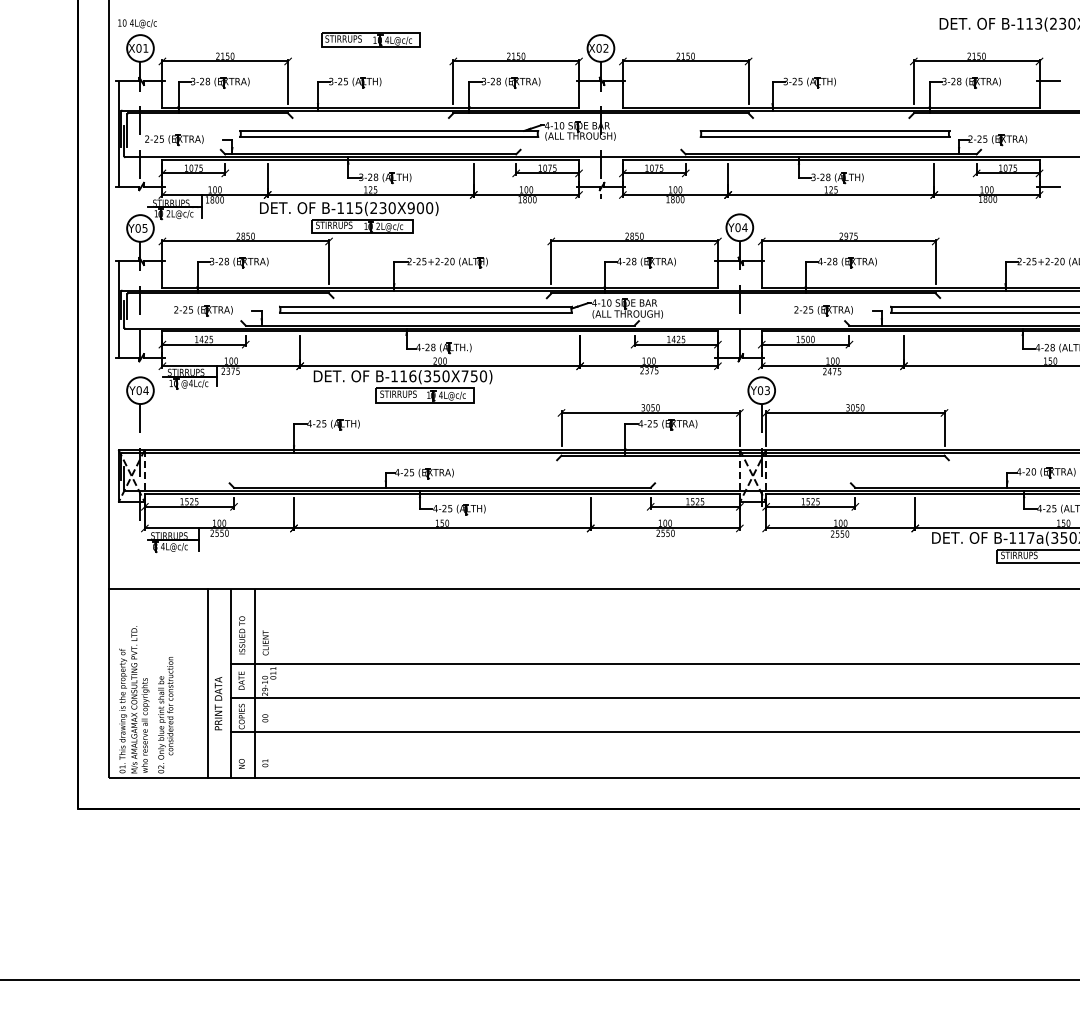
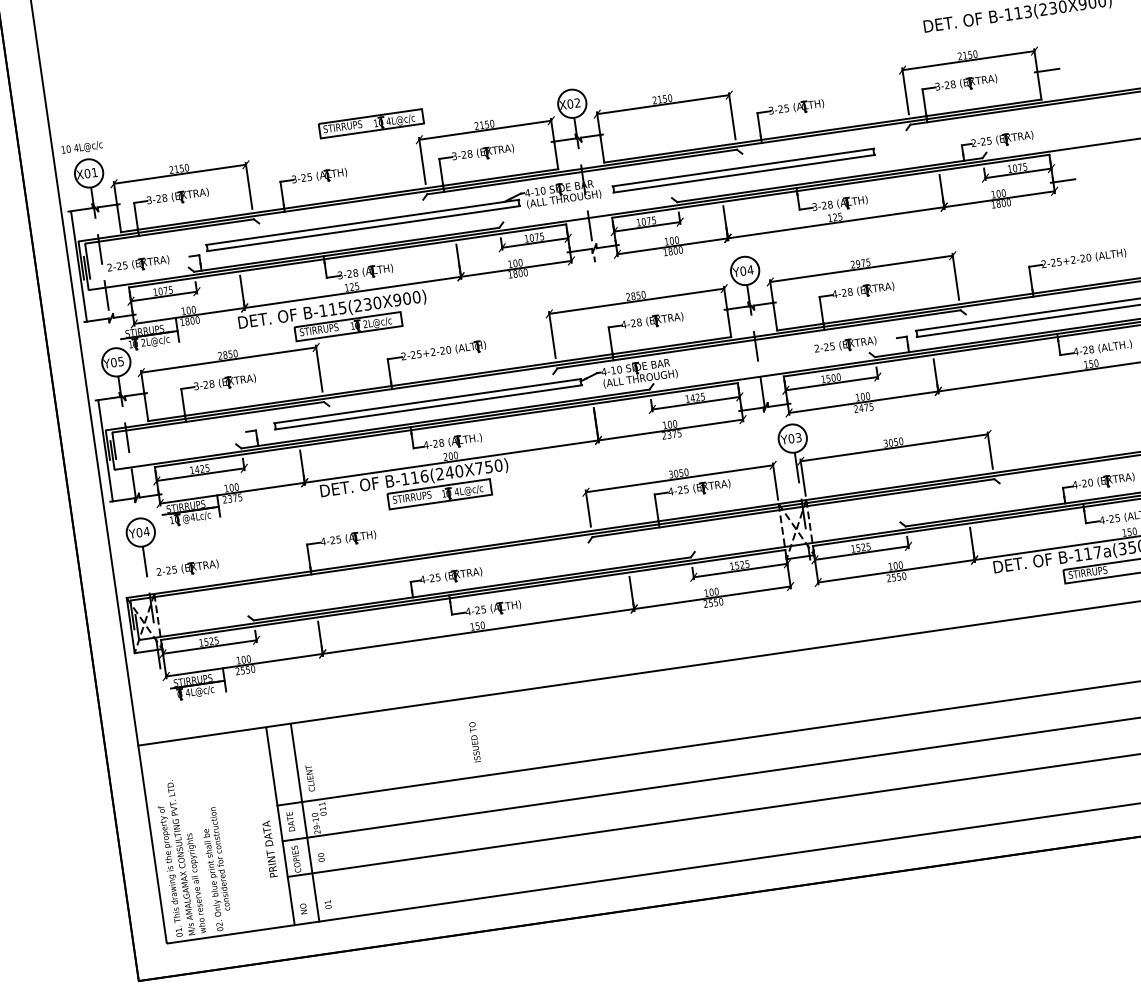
part: (370, 39) -> (371, 123), moved
part: (824, 133) -> (743, 170), moved
part: (203, 310) -> (187, 568), moved
text: (432, 376) -> (445, 473), B-116(350X750) -> B-116(240X750)
text: (242, 635) -> (475, 742), moved
line: (207, 683) -> (255, 829), removed

